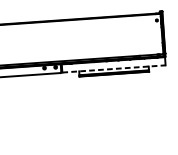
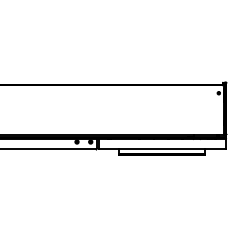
line: (114, 68) -> (162, 148), dashed -> solid

